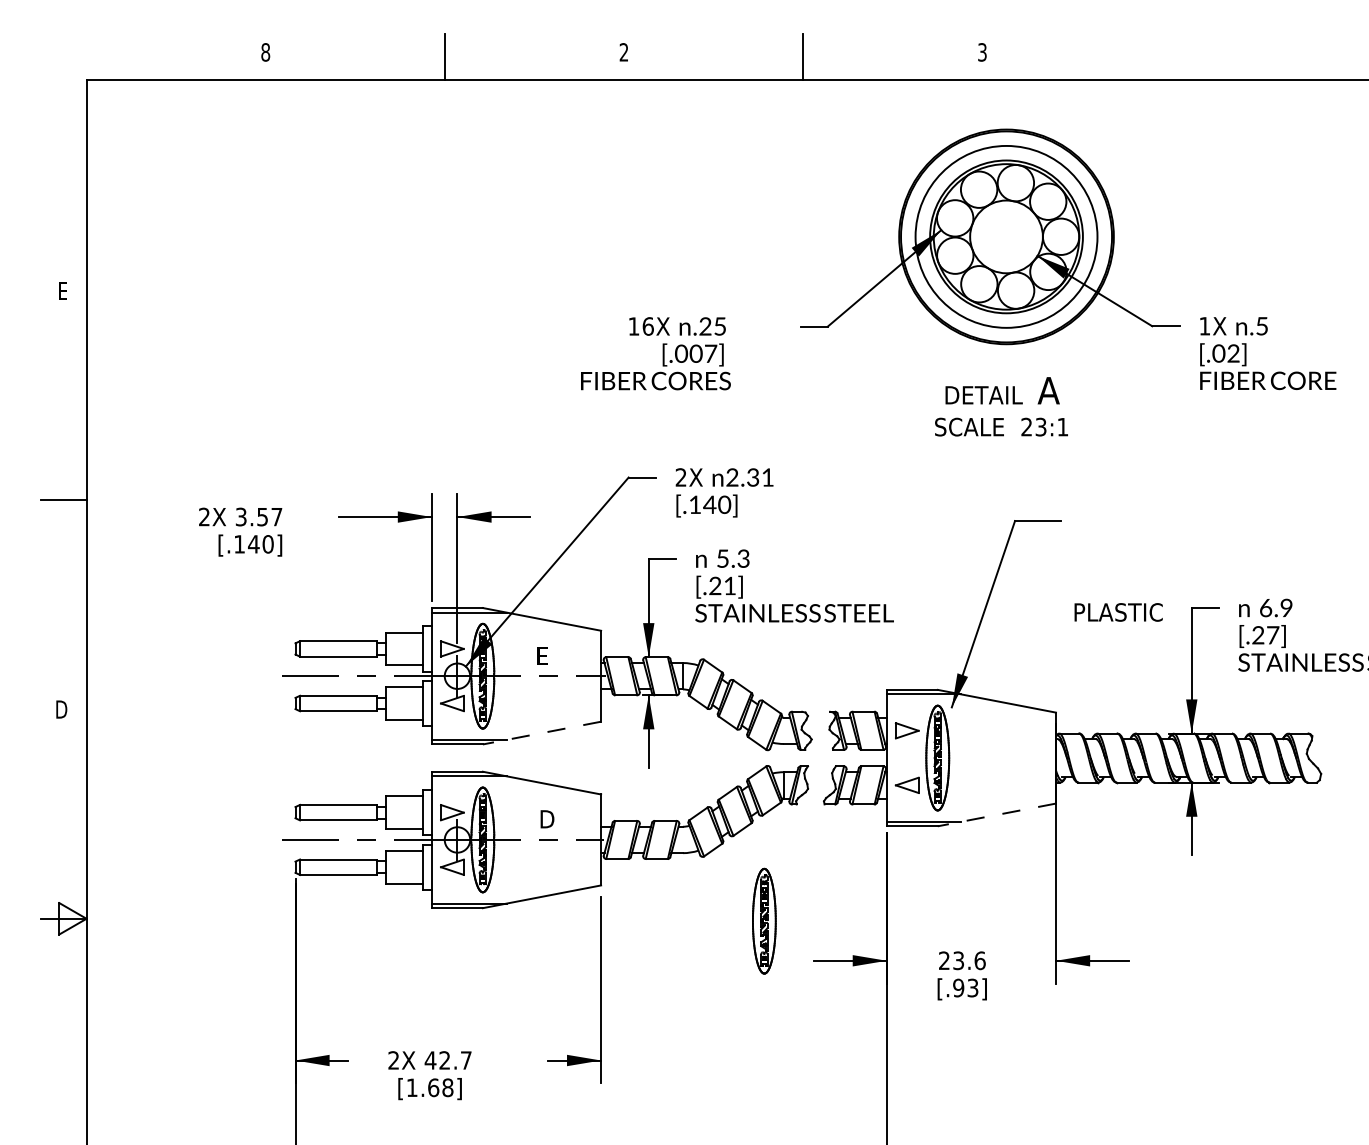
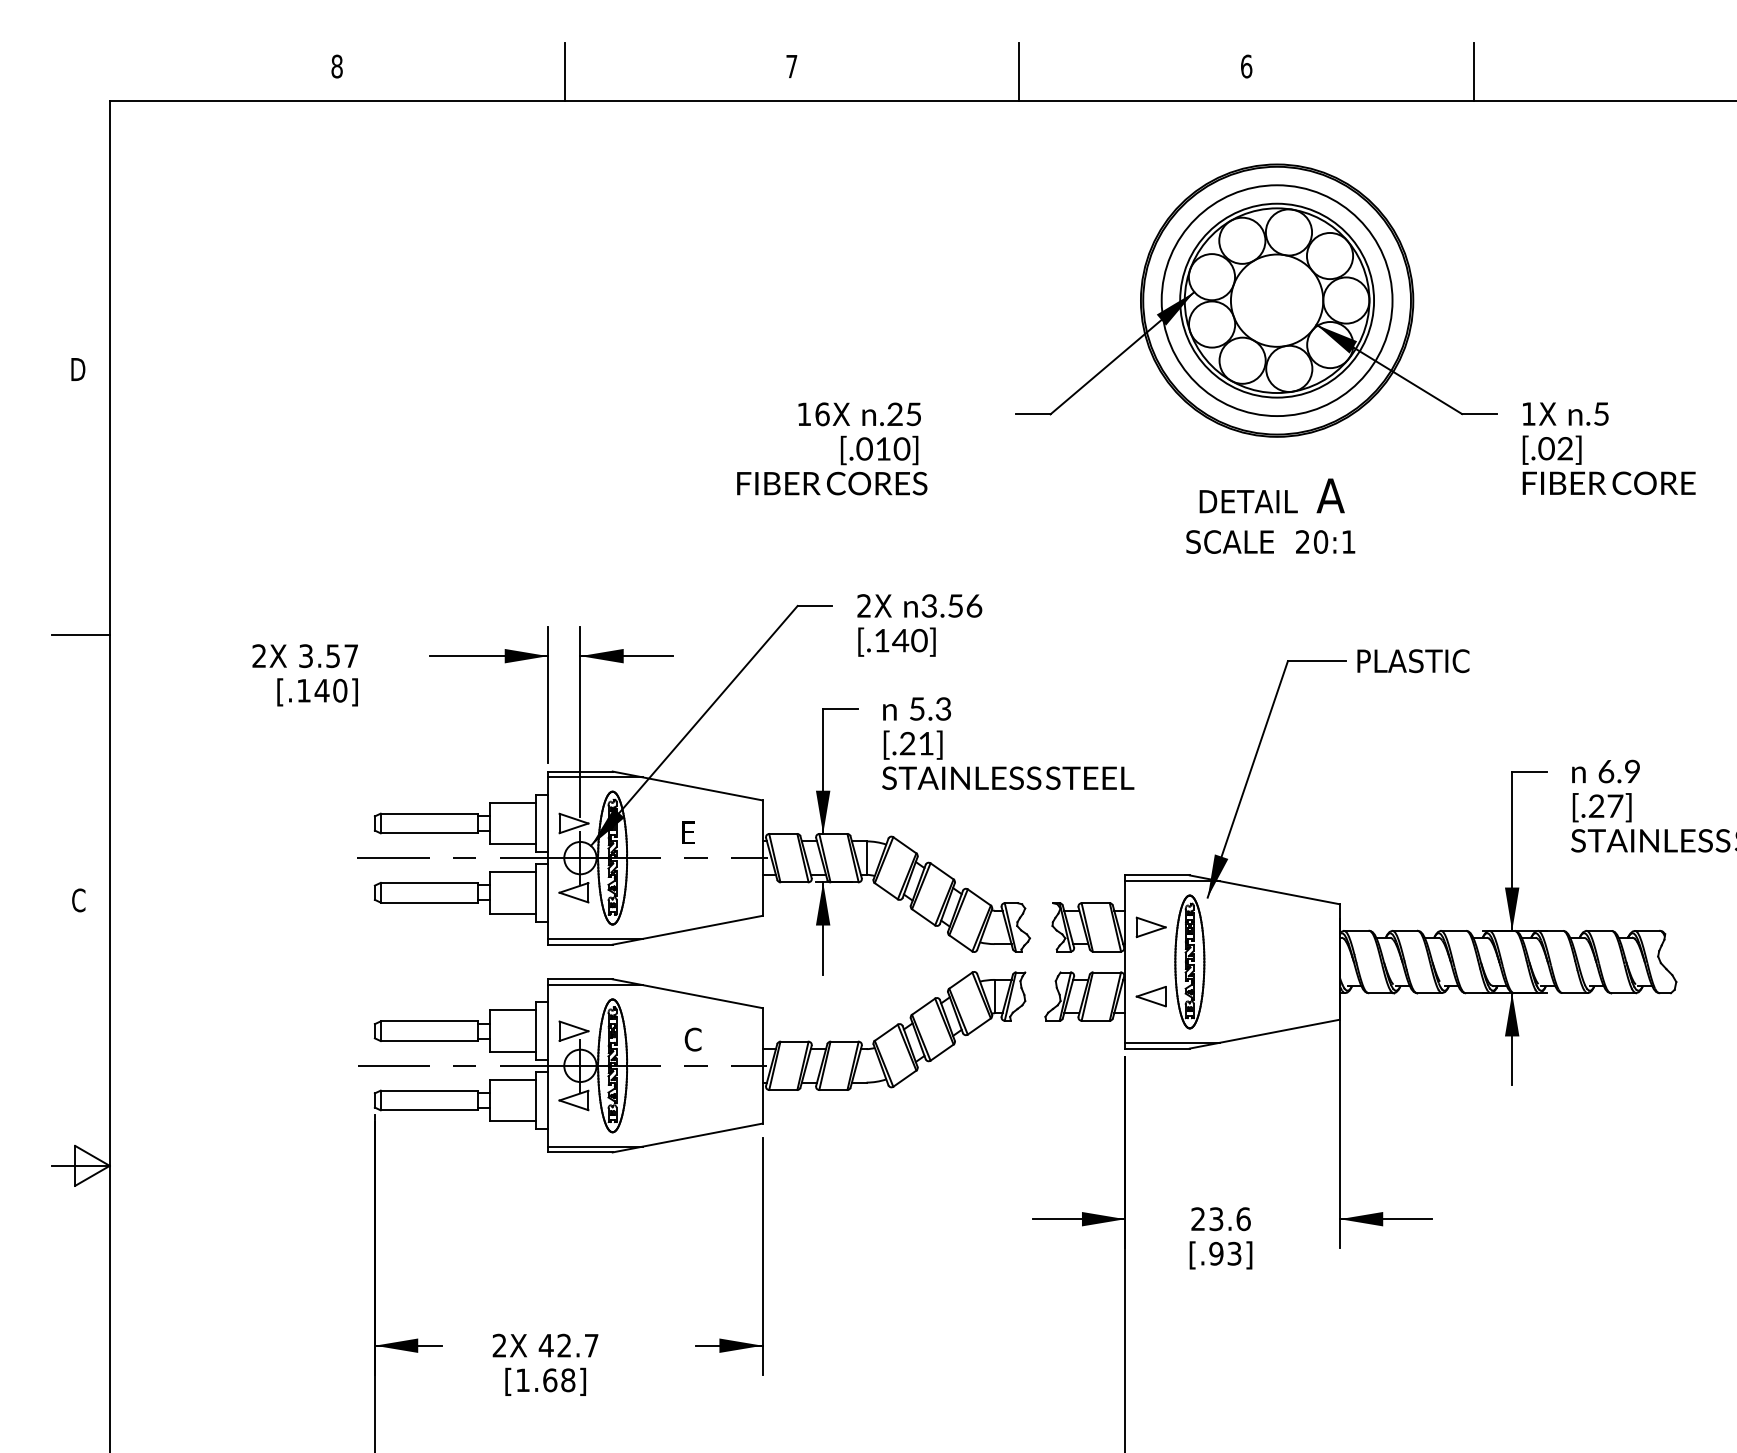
text: (623, 52) -> (791, 66), 2 -> 7
text: (982, 52) -> (1246, 66), 3 -> 6
line: (1161, 57) -> (1473, 72), added
text: (61, 291) -> (78, 369), E -> D
text: (703, 353) -> (892, 448), [.007] -> [.010]
text: (1040, 426) -> (1320, 541), 23:1 -> 20:1
text: (749, 477) -> (951, 605), 2.31 -> 3.56
text: (1118, 612) -> (1413, 661), moved
text: (61, 709) -> (78, 900), D -> C
line: (541, 733) -> (687, 930), dashed -> solid
line: (996, 815) -> (1264, 1034), dashed -> solid
text: (546, 819) -> (693, 1039), D -> C
part: (764, 920) -> (969, 1168), removed

